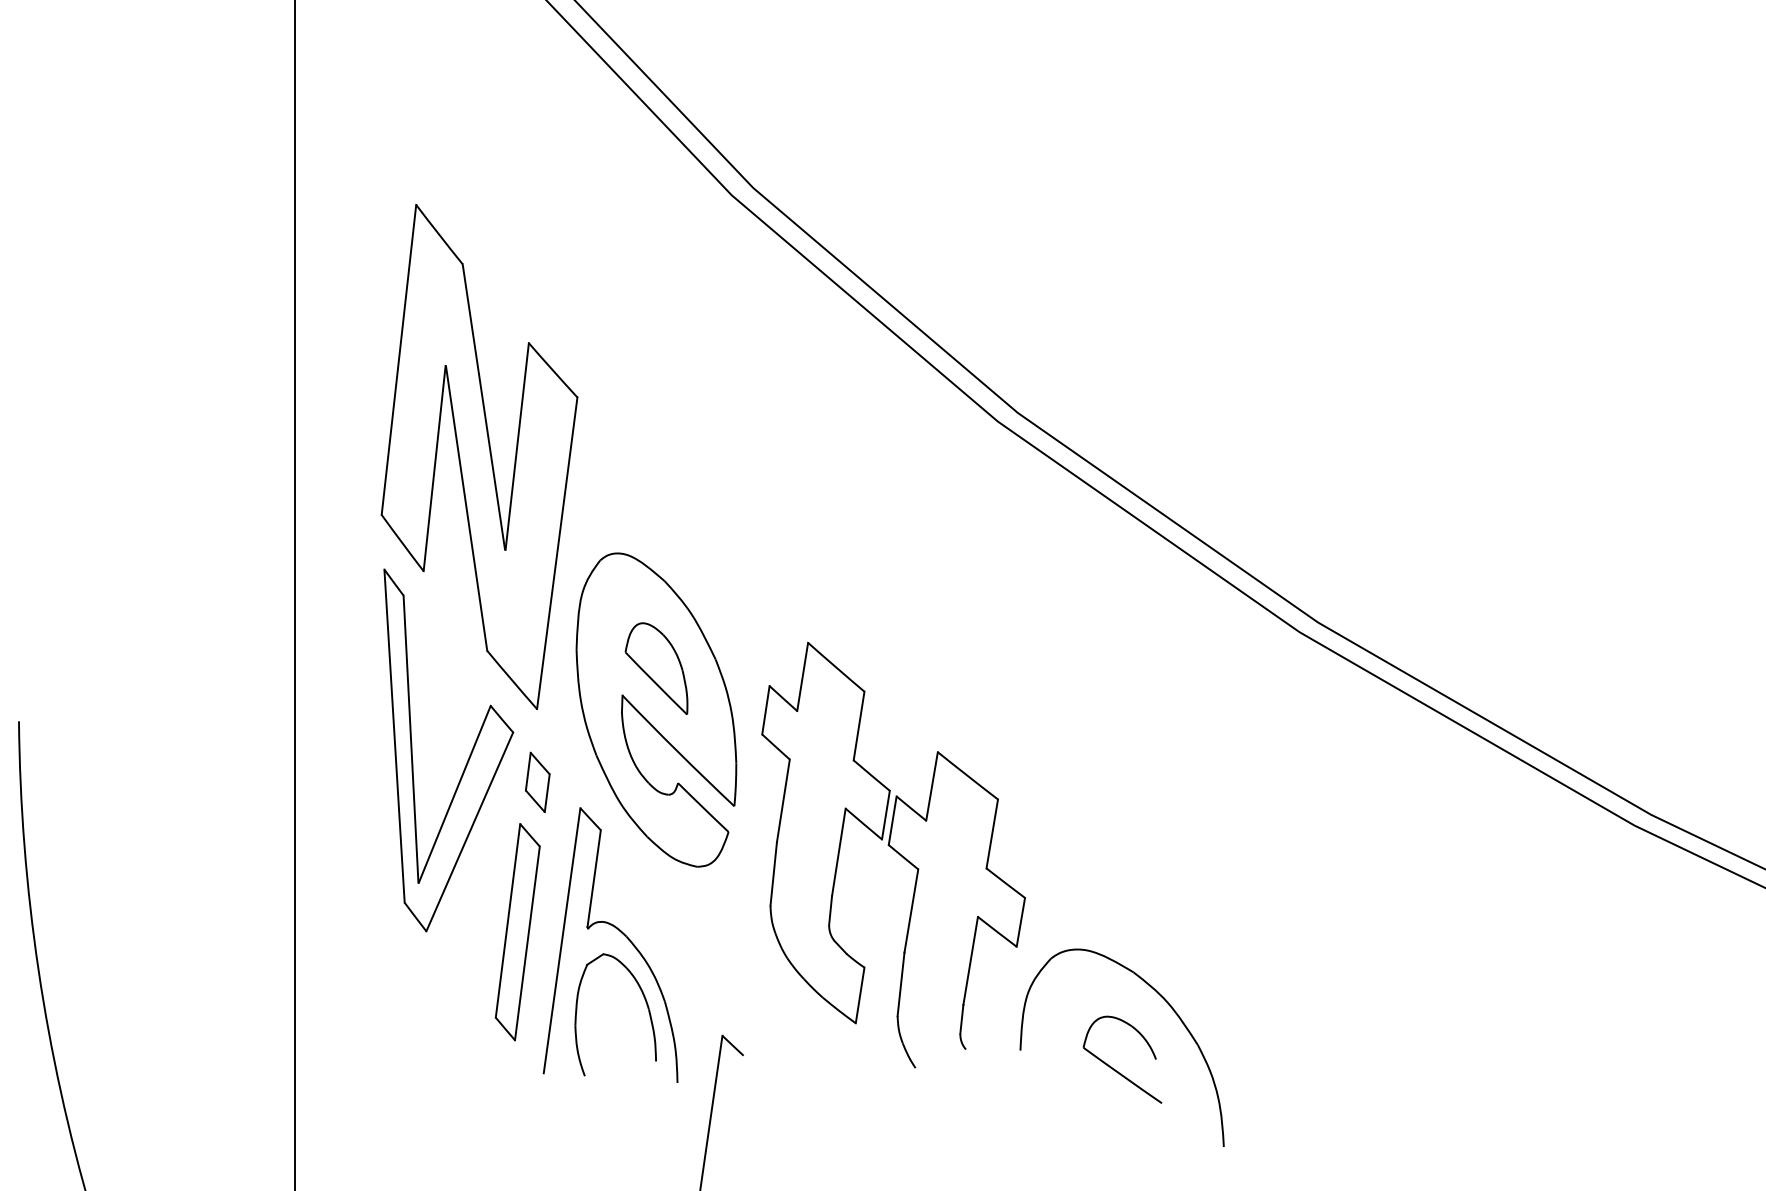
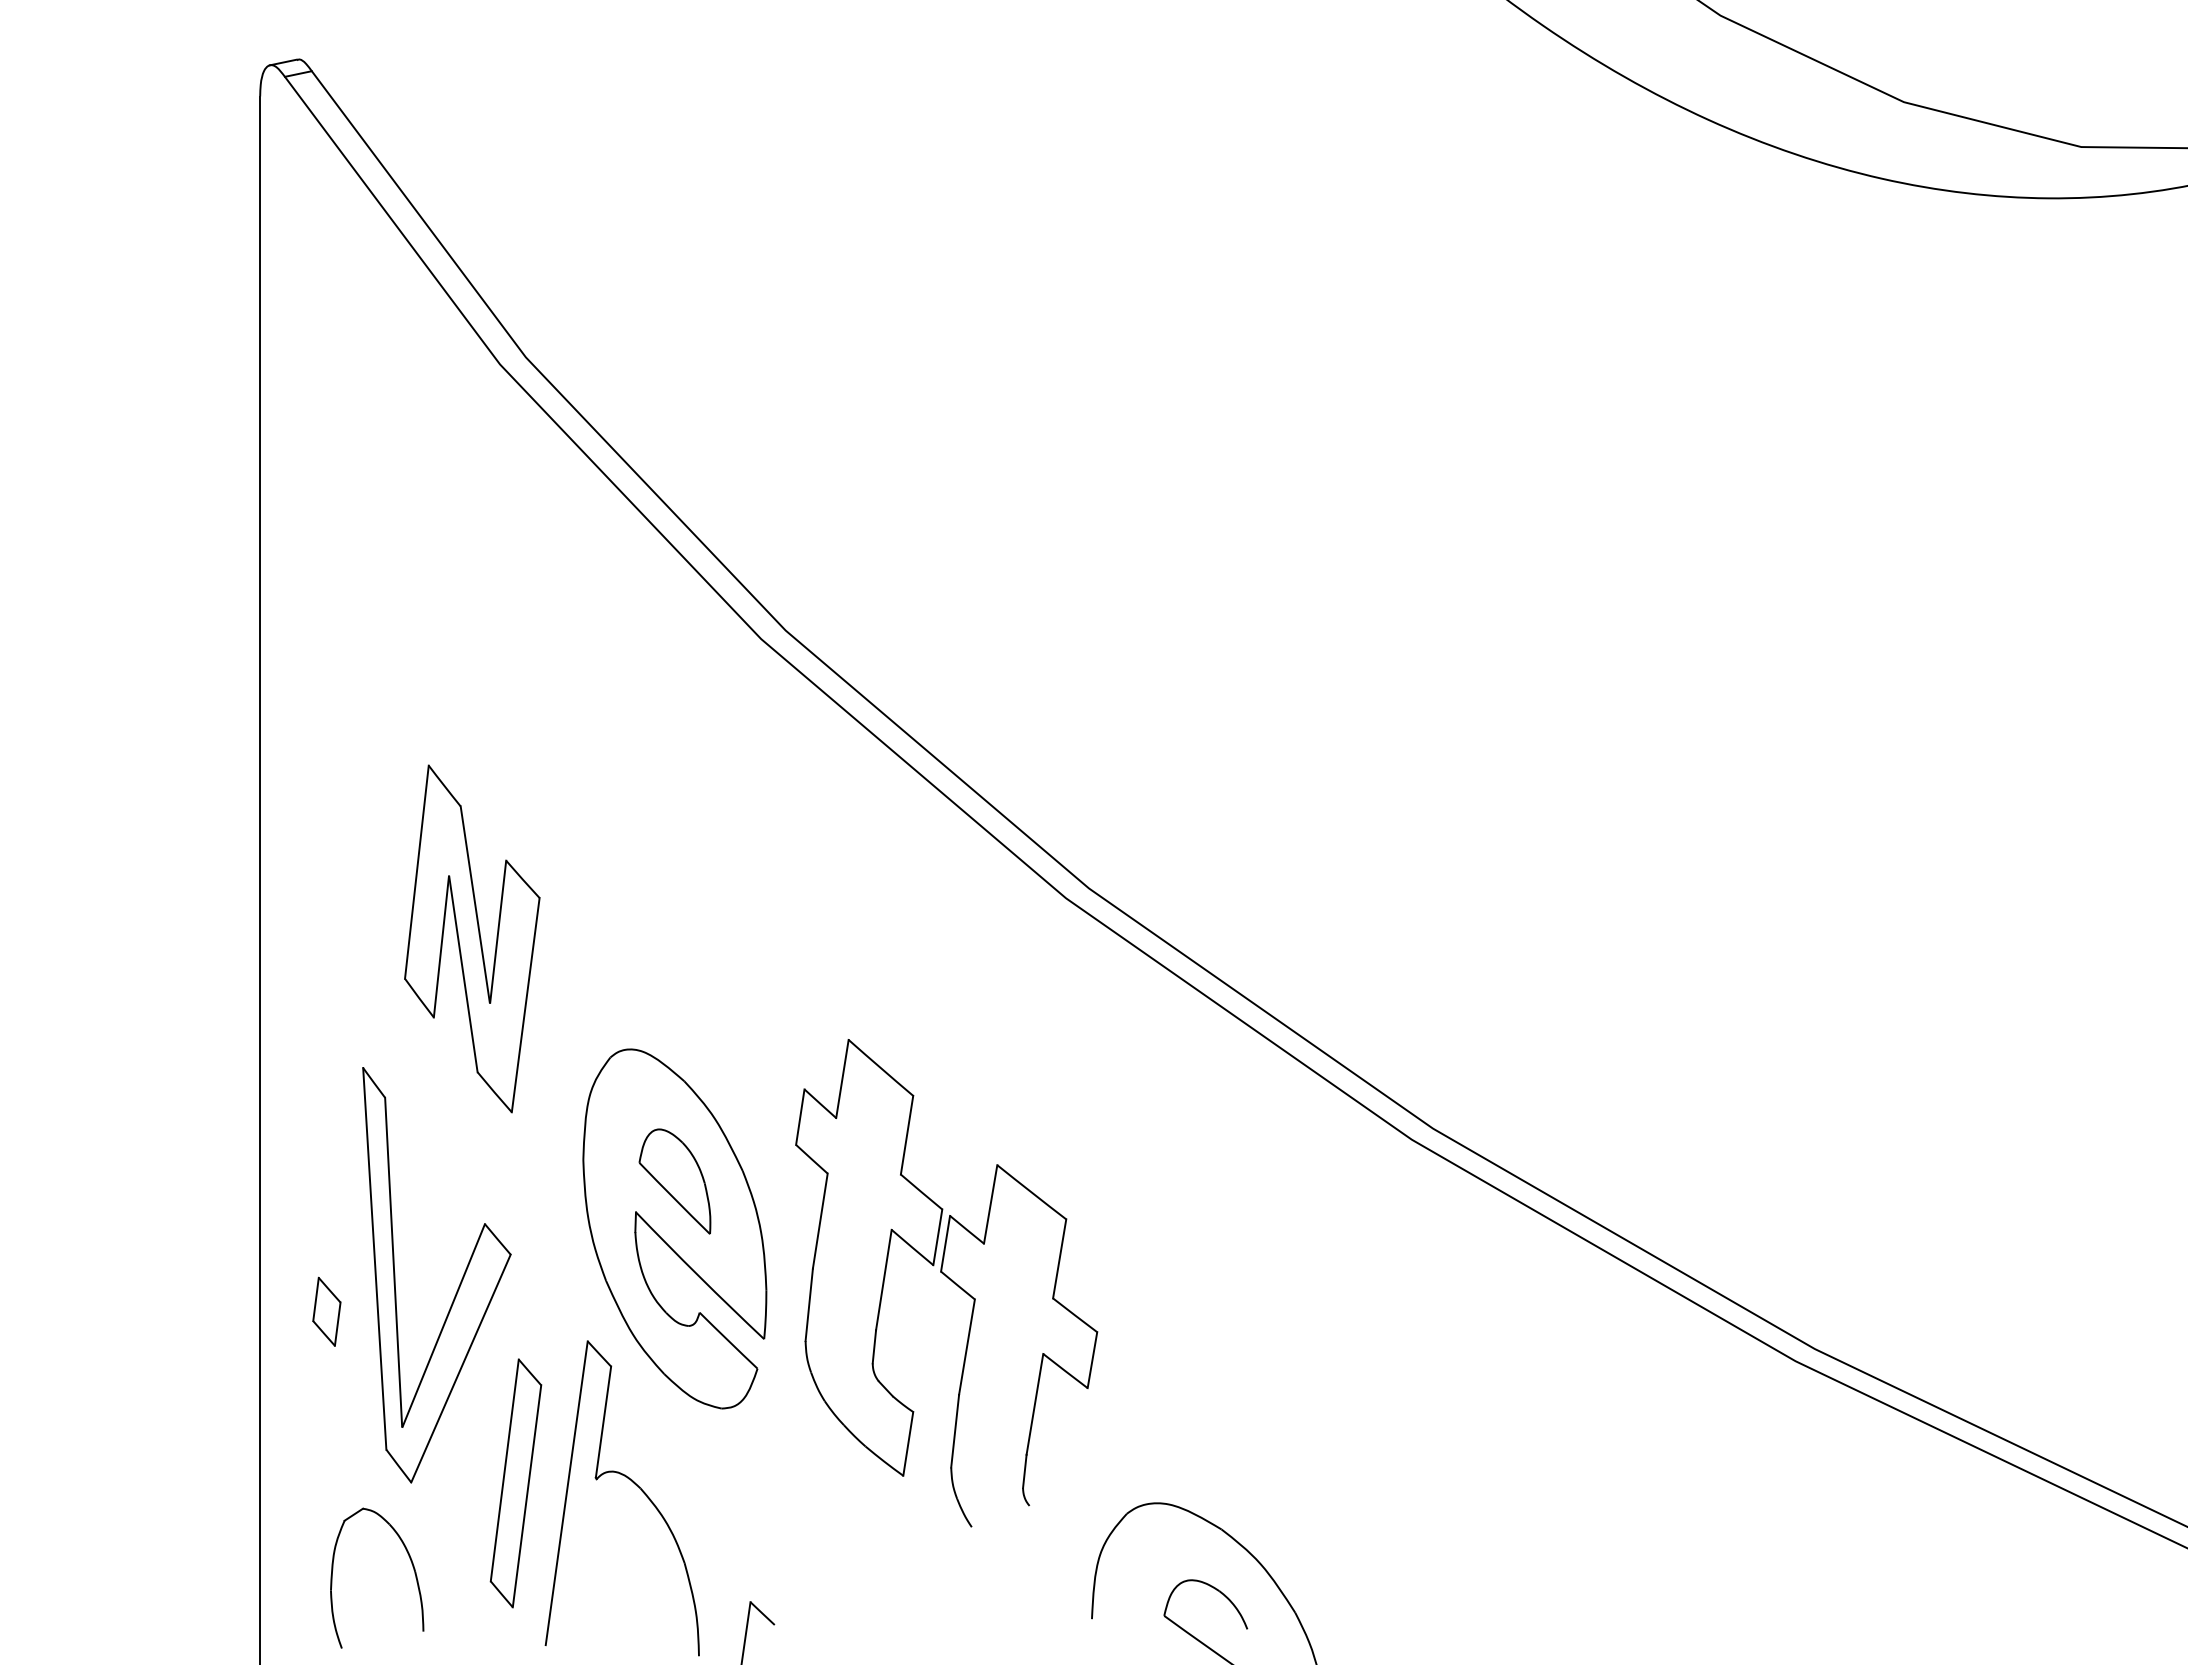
part: (479, 456) -> (472, 938), size x0.6
part: (537, 782) -> (326, 1311), moved
part: (893, 855) -> (946, 1283), moved
part: (645, 1002) -> (411, 1564), moved

